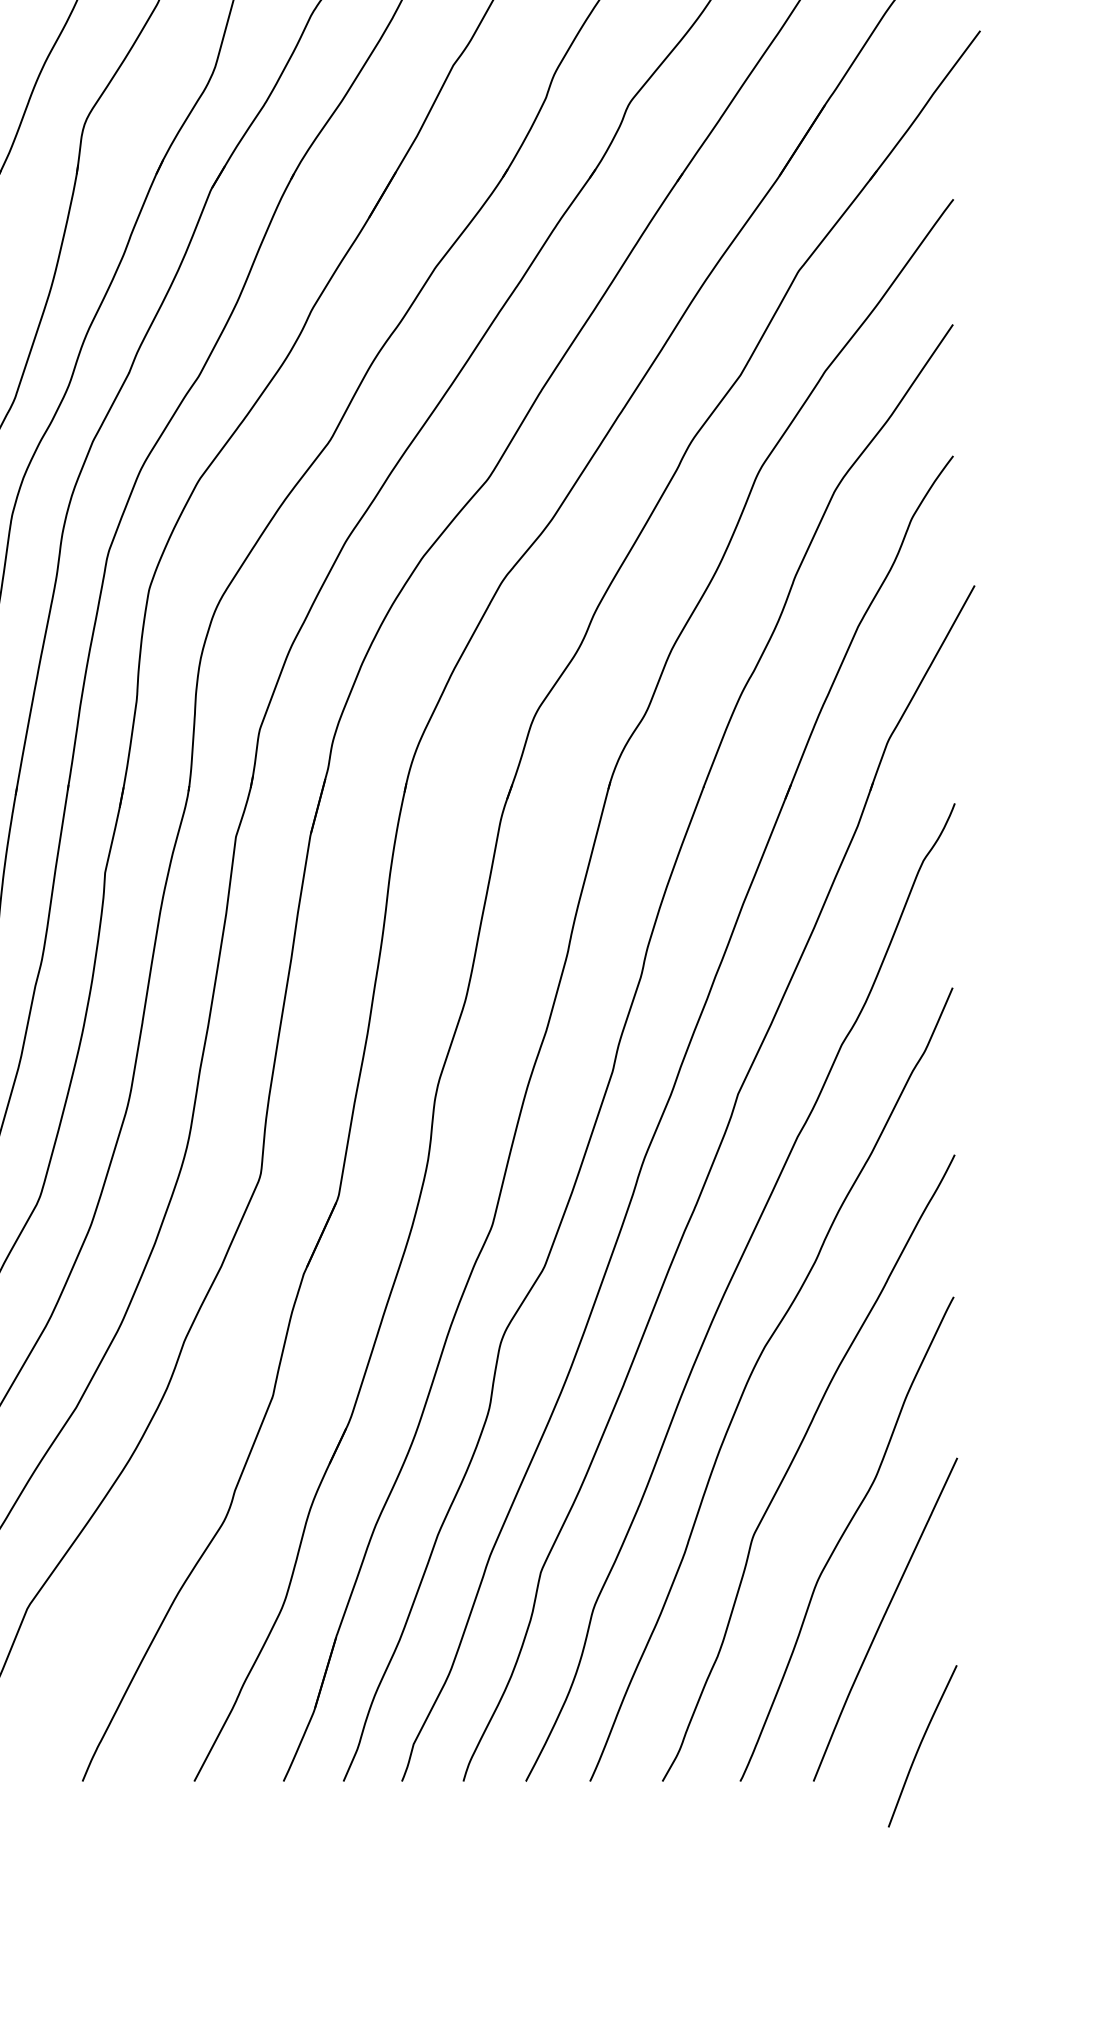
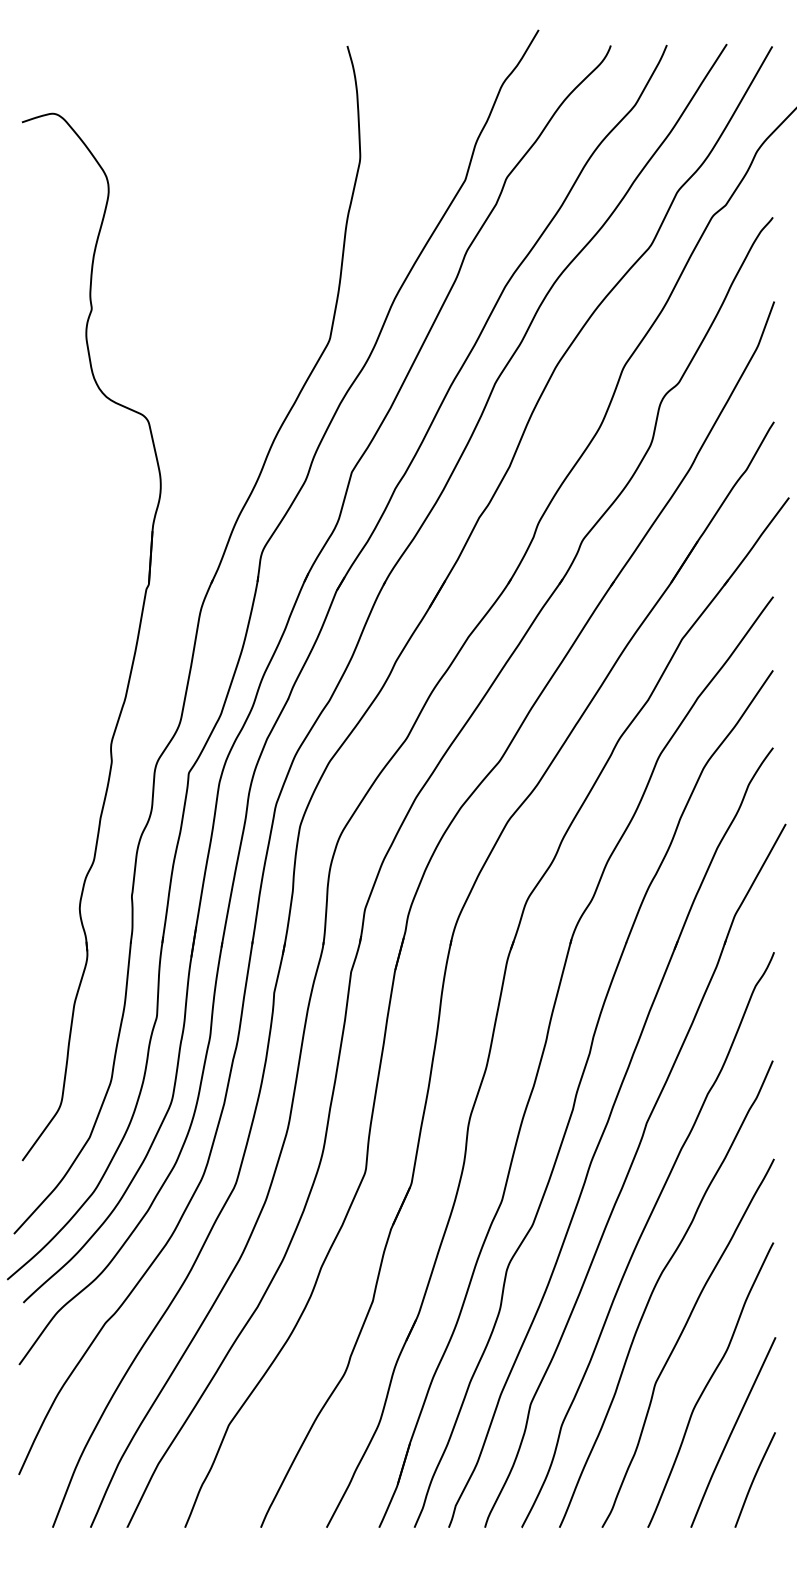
curve: (921, 1745) -> (754, 1479), moved

